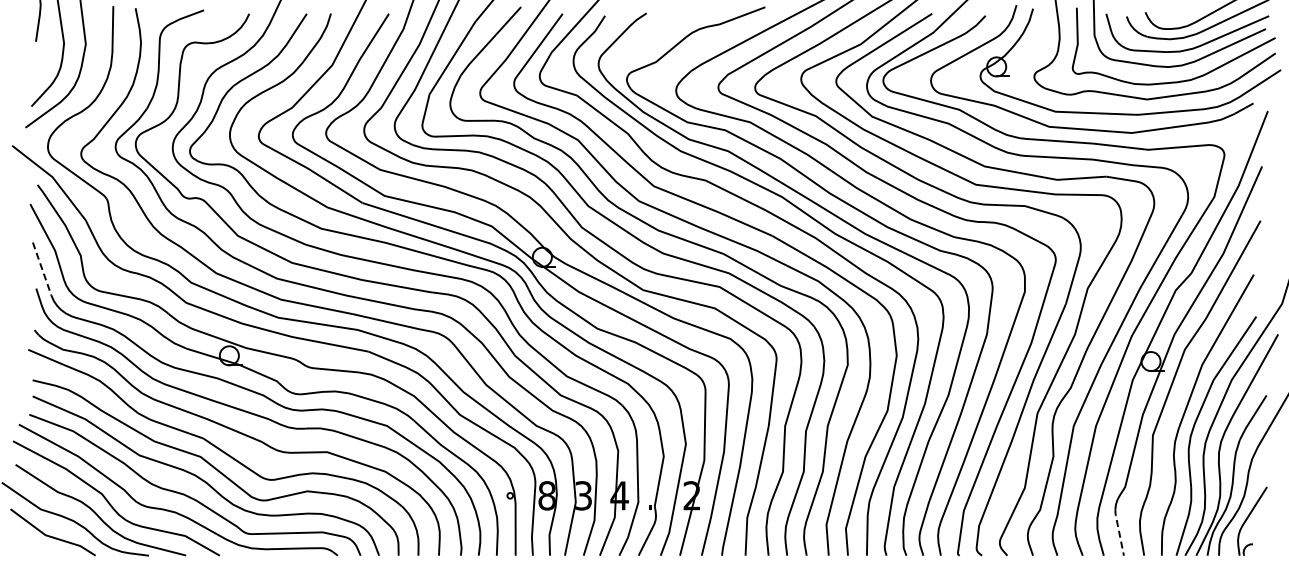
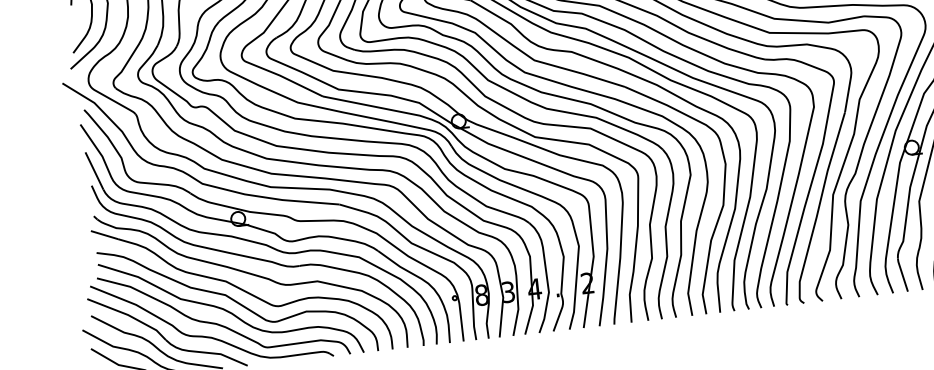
line: (42, 269) -> (94, 171), dashed -> solid
line: (1118, 531) -> (901, 274), dashed -> solid

